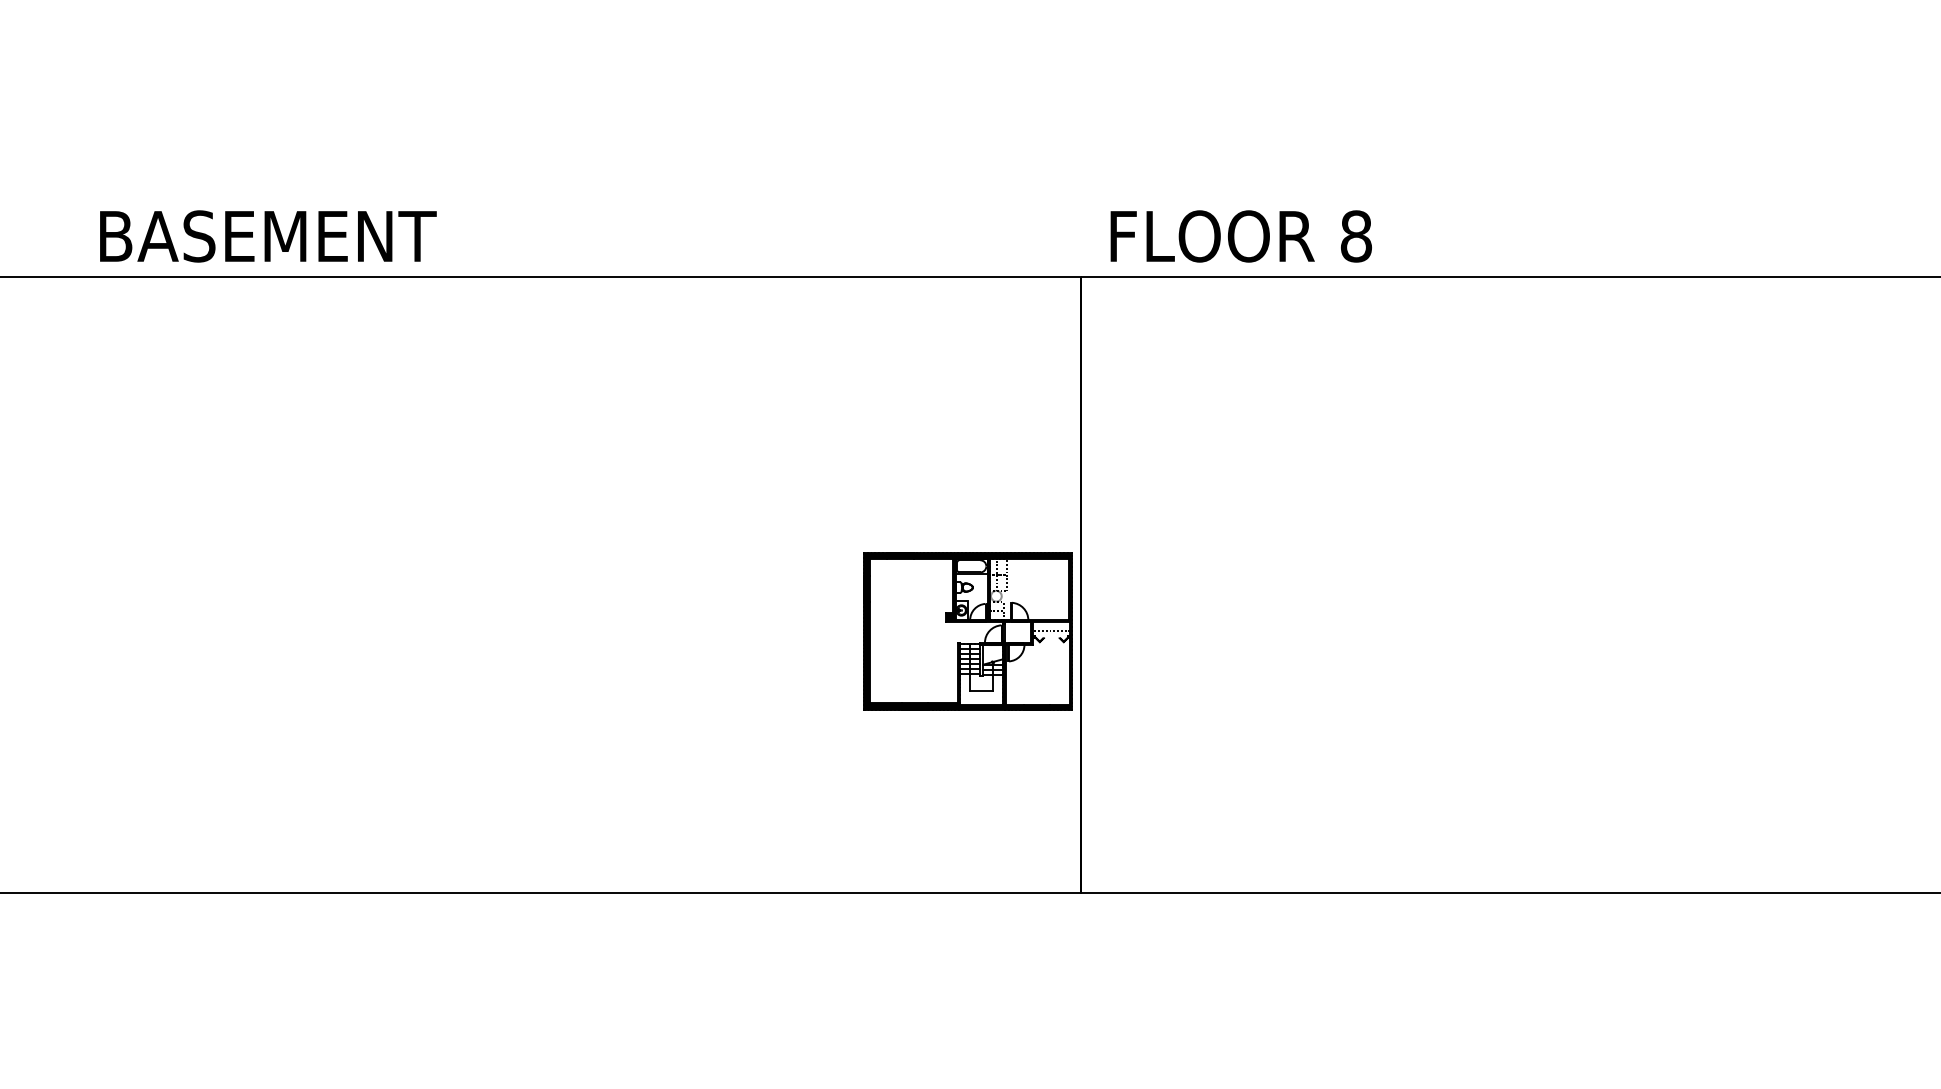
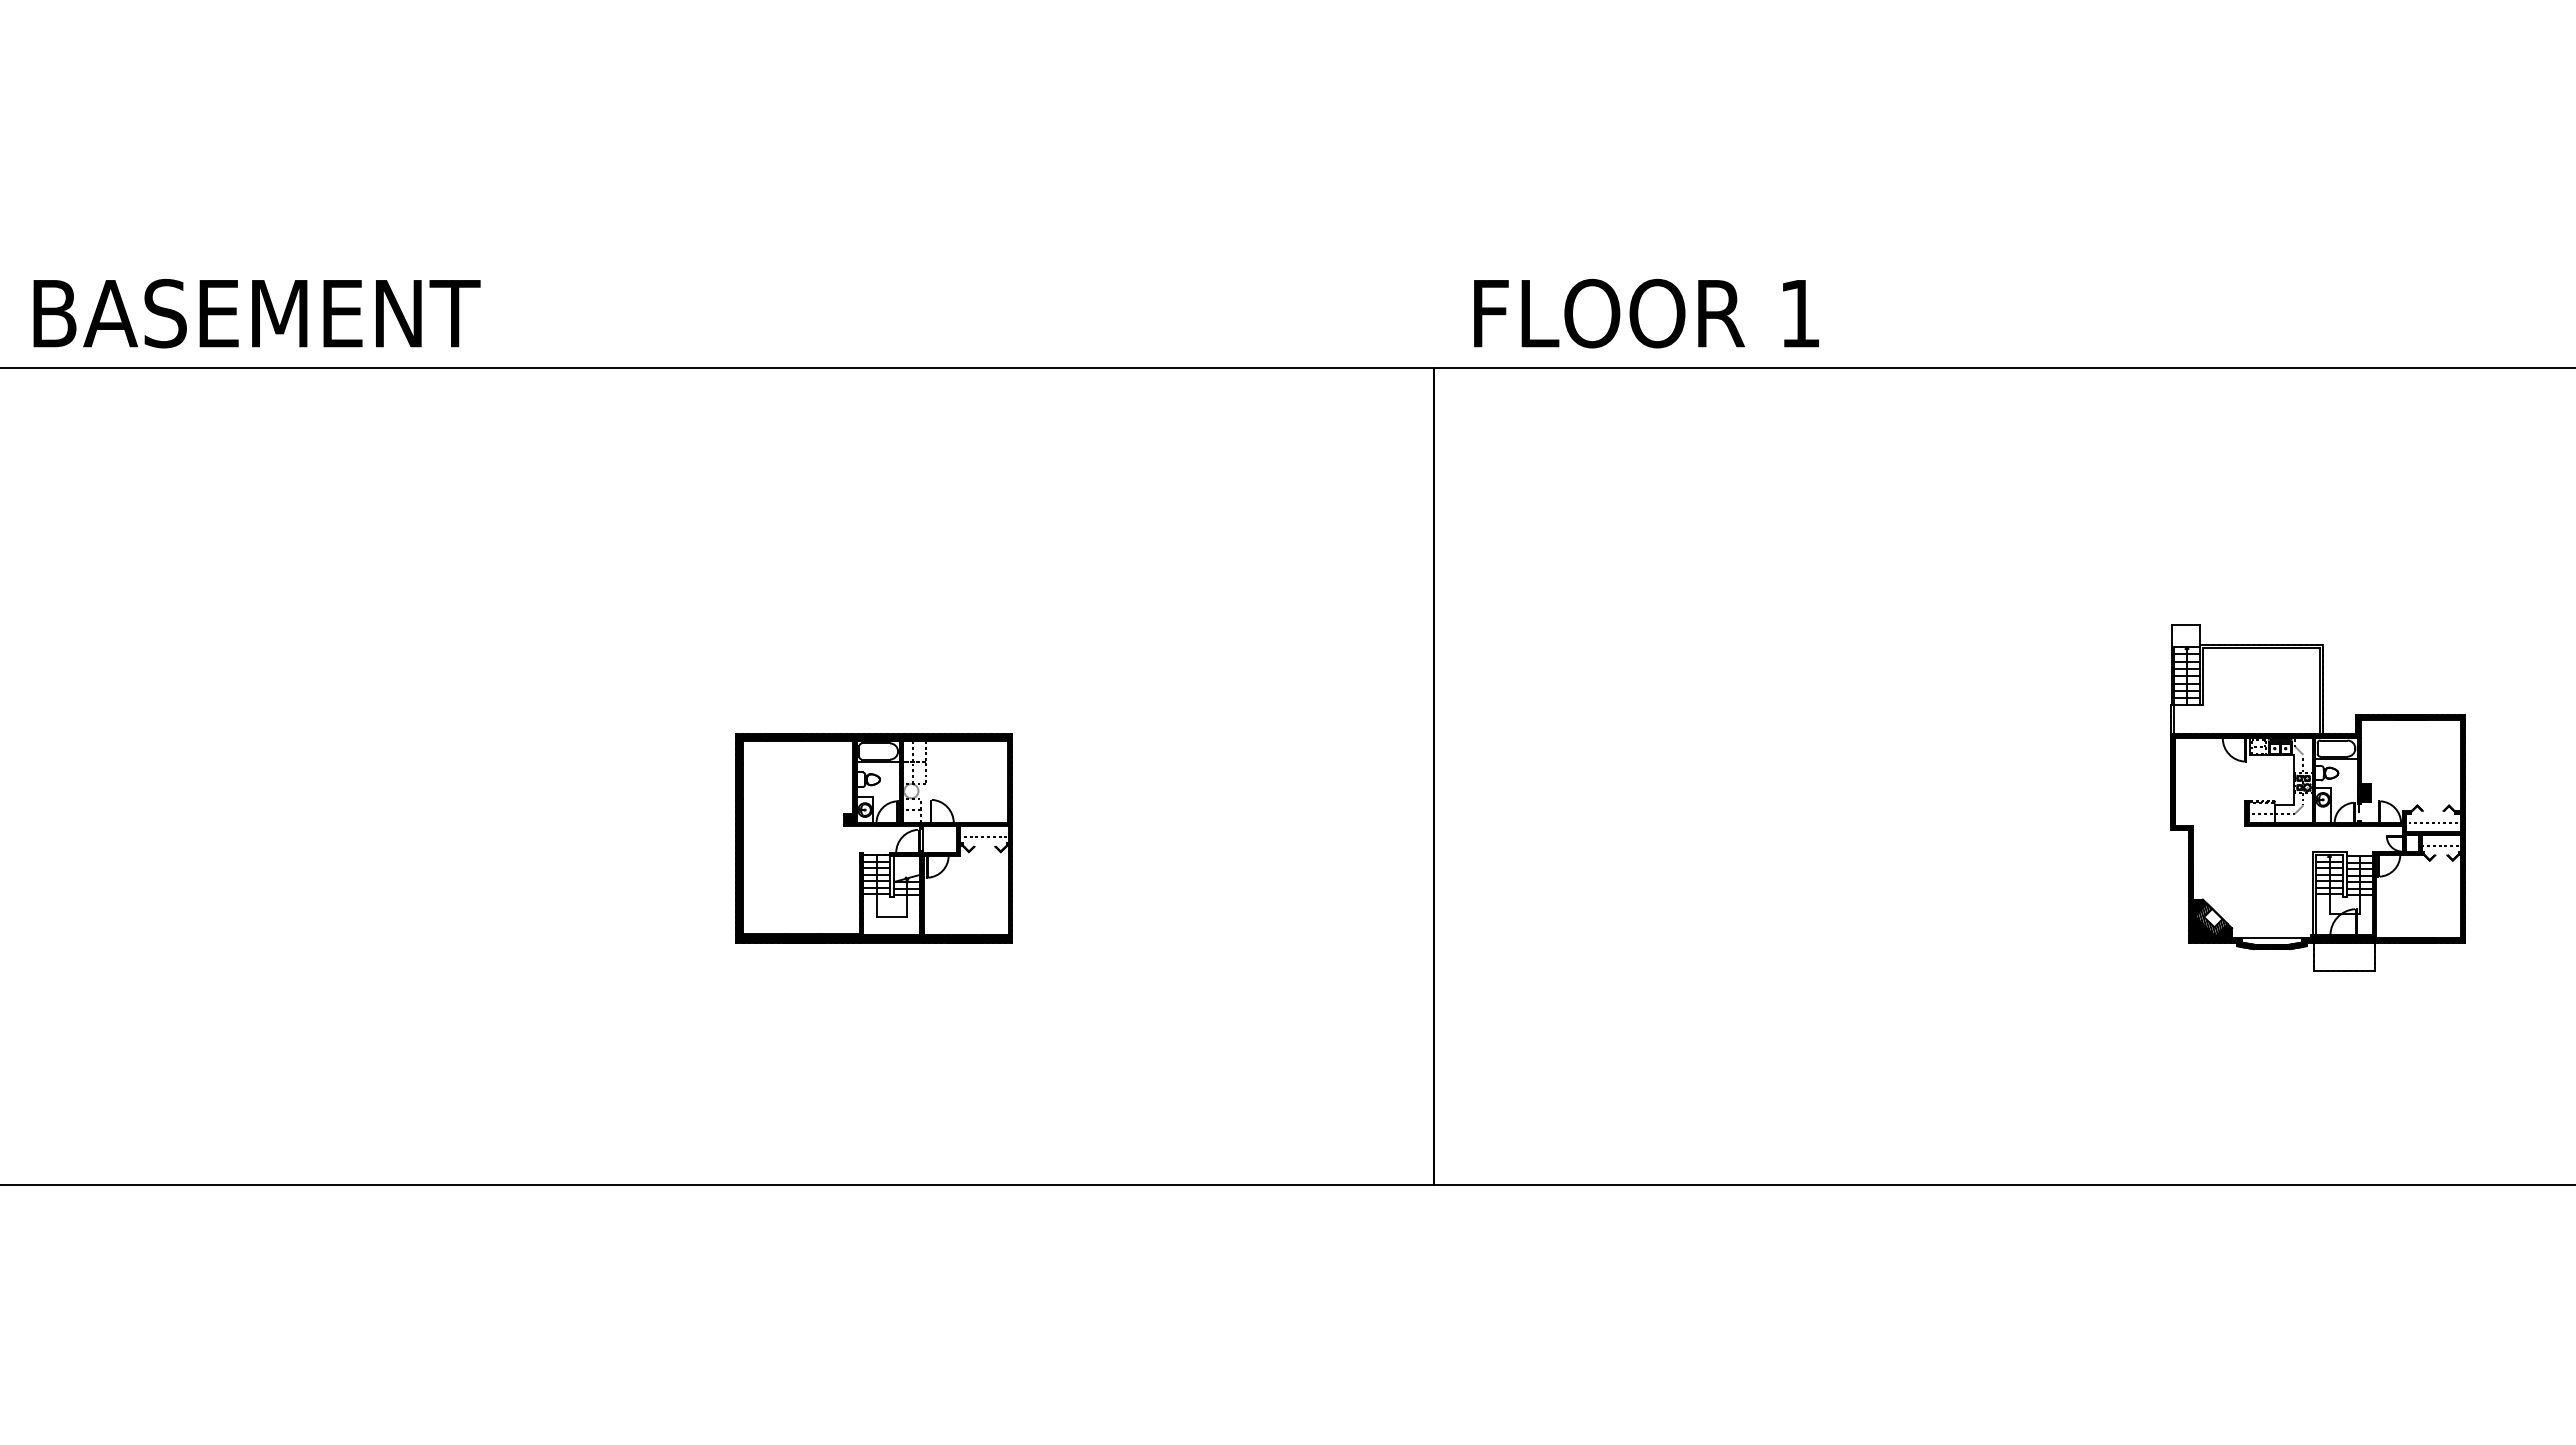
text: (267, 236) -> (256, 313), moved
text: (1355, 236) -> (1799, 313), 8 -> 1
part: (1746, 601) -> (2317, 797), added
part: (967, 631) -> (873, 838), moved

